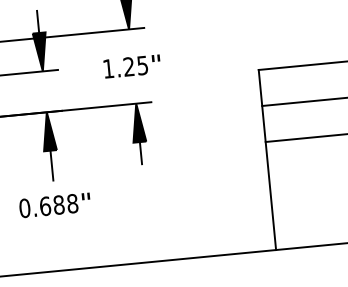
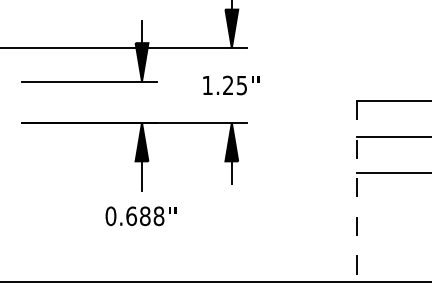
line: (267, 160) -> (357, 191), solid -> dashed

